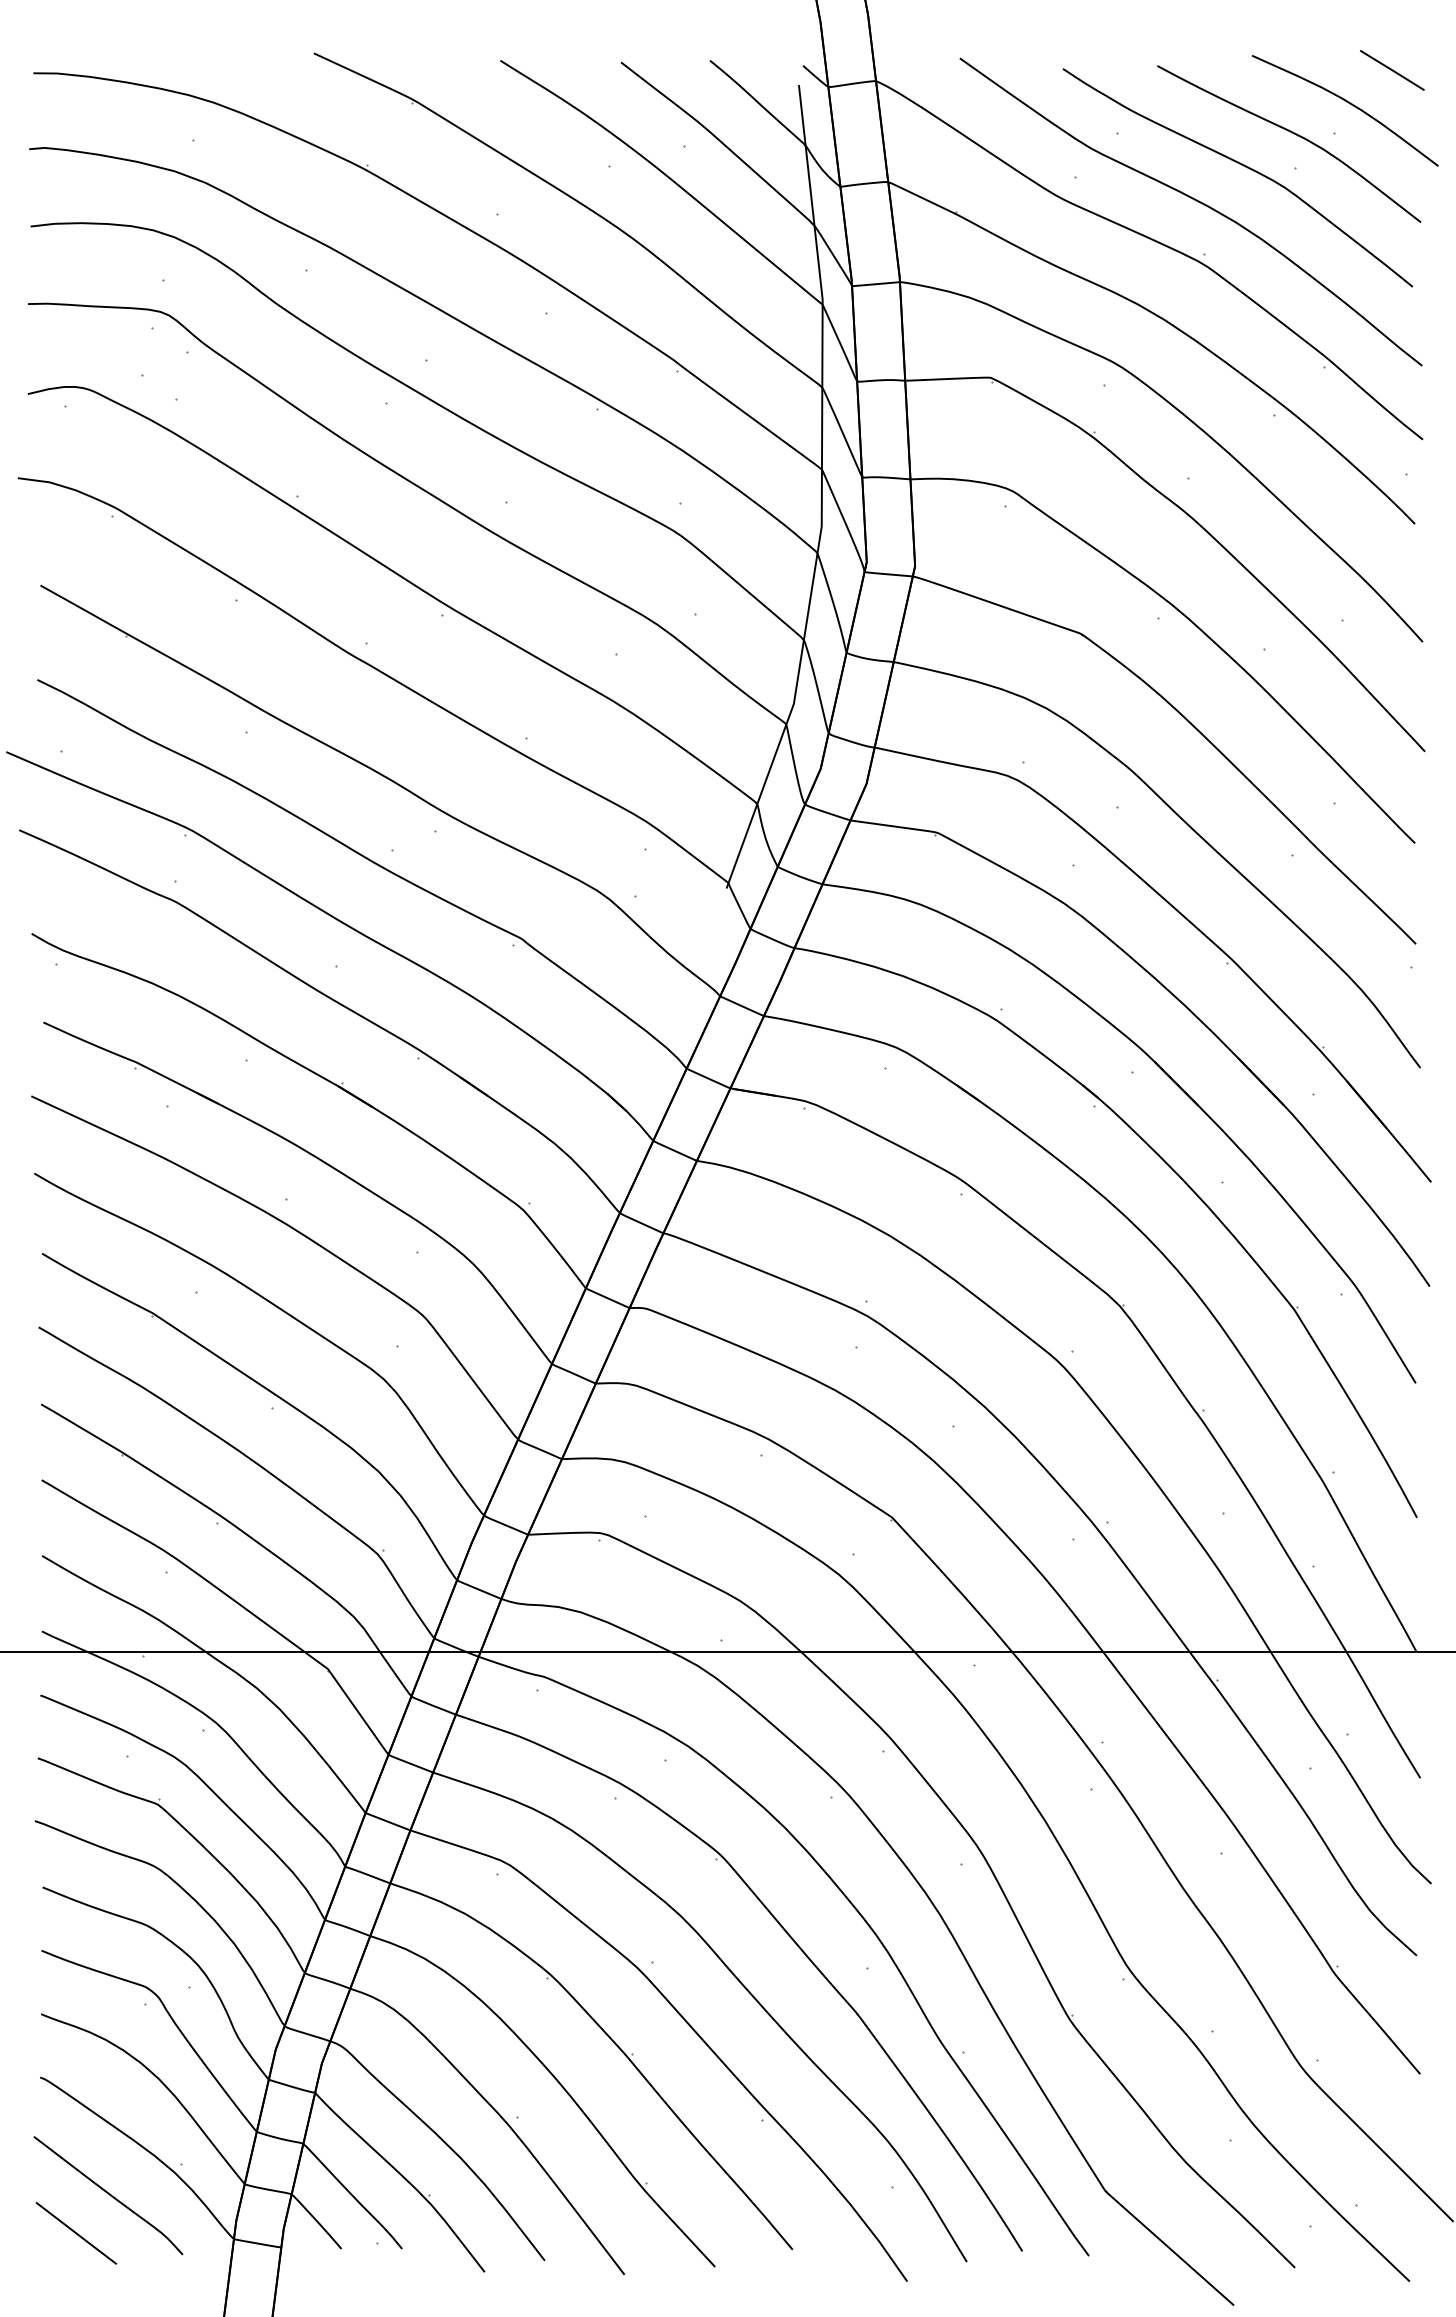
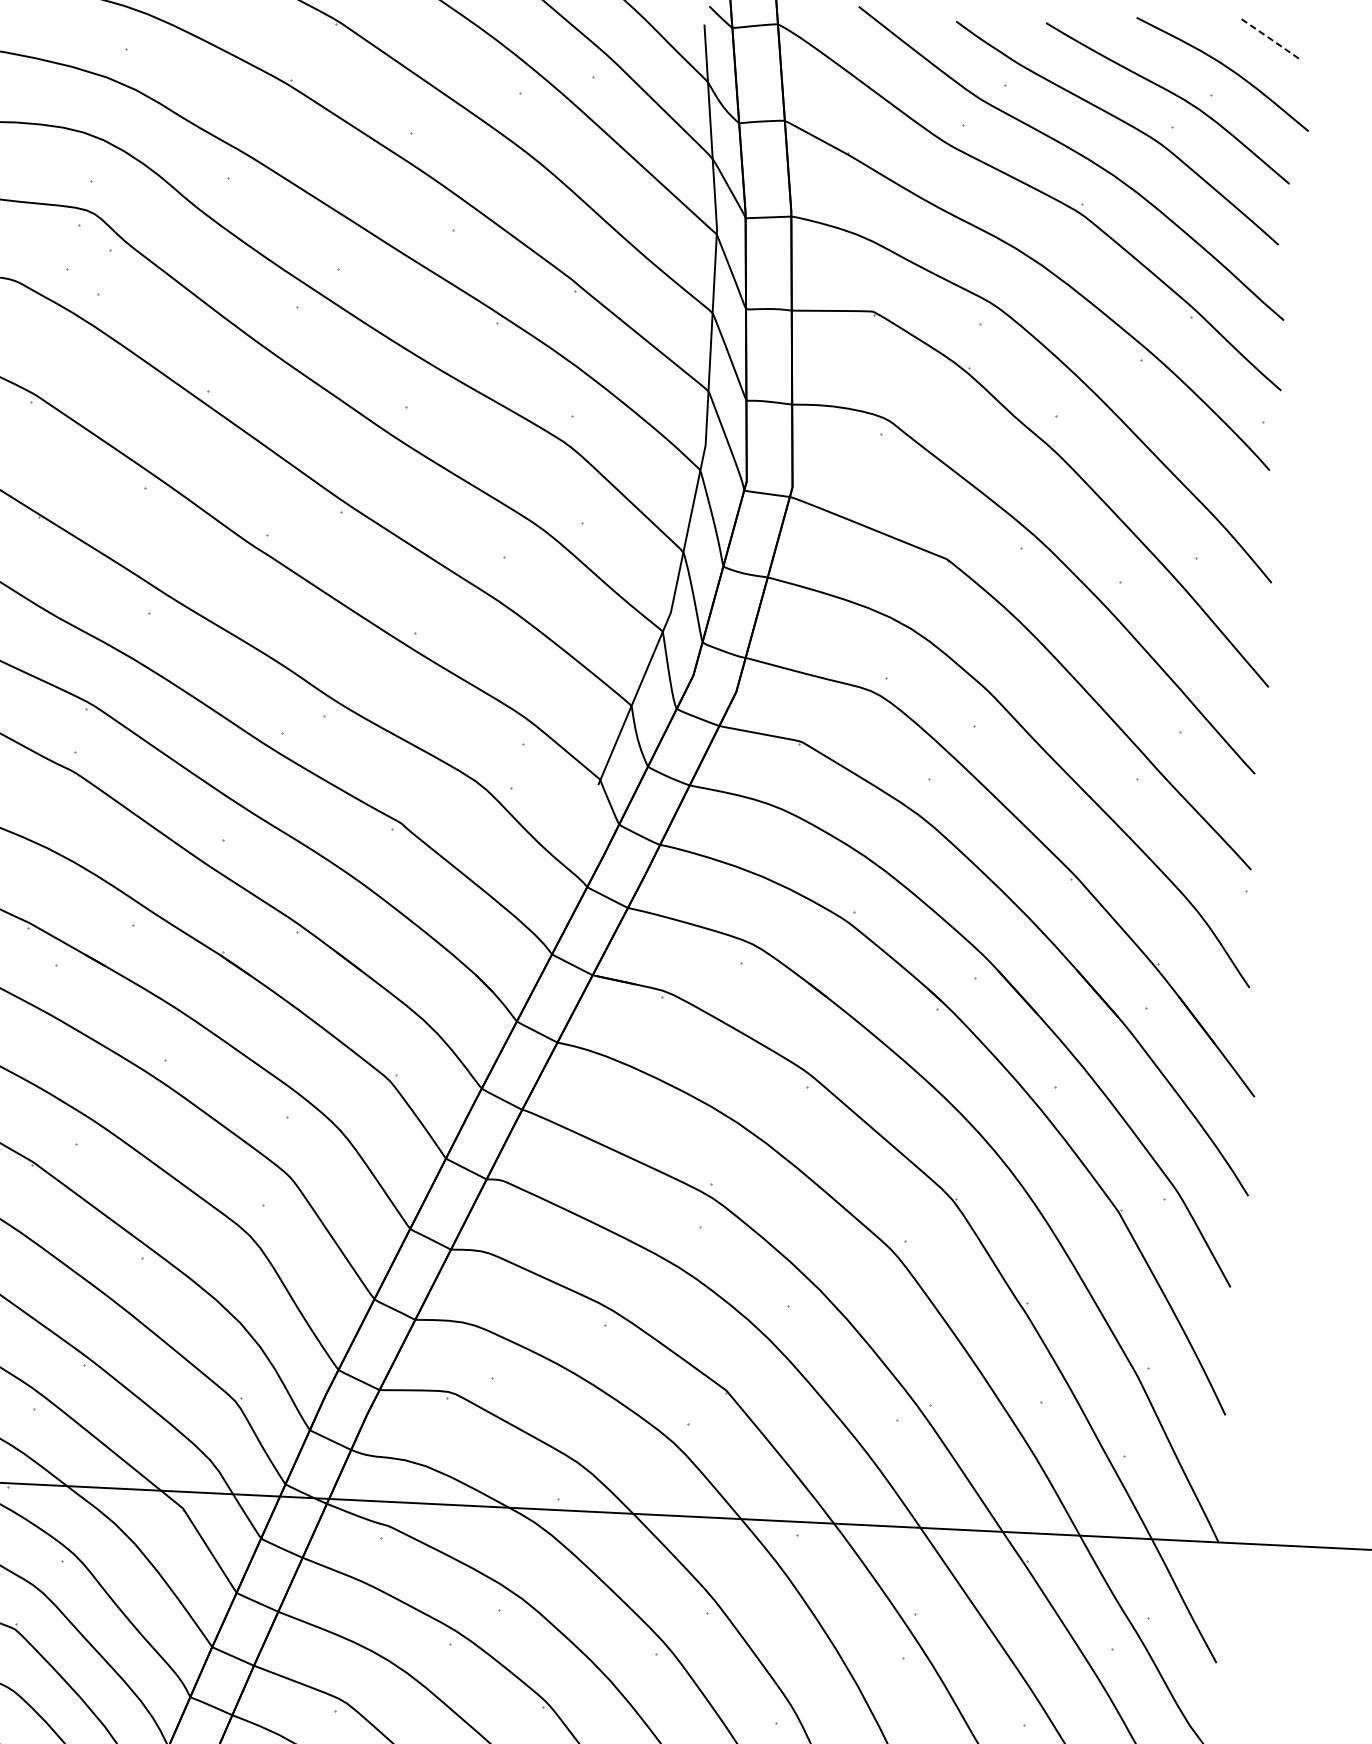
line: (1392, 70) -> (1269, 38), solid -> dashed

